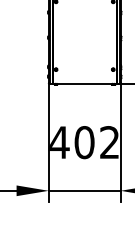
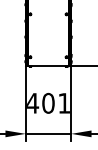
text: (108, 141) -> (63, 102), 402 -> 401

